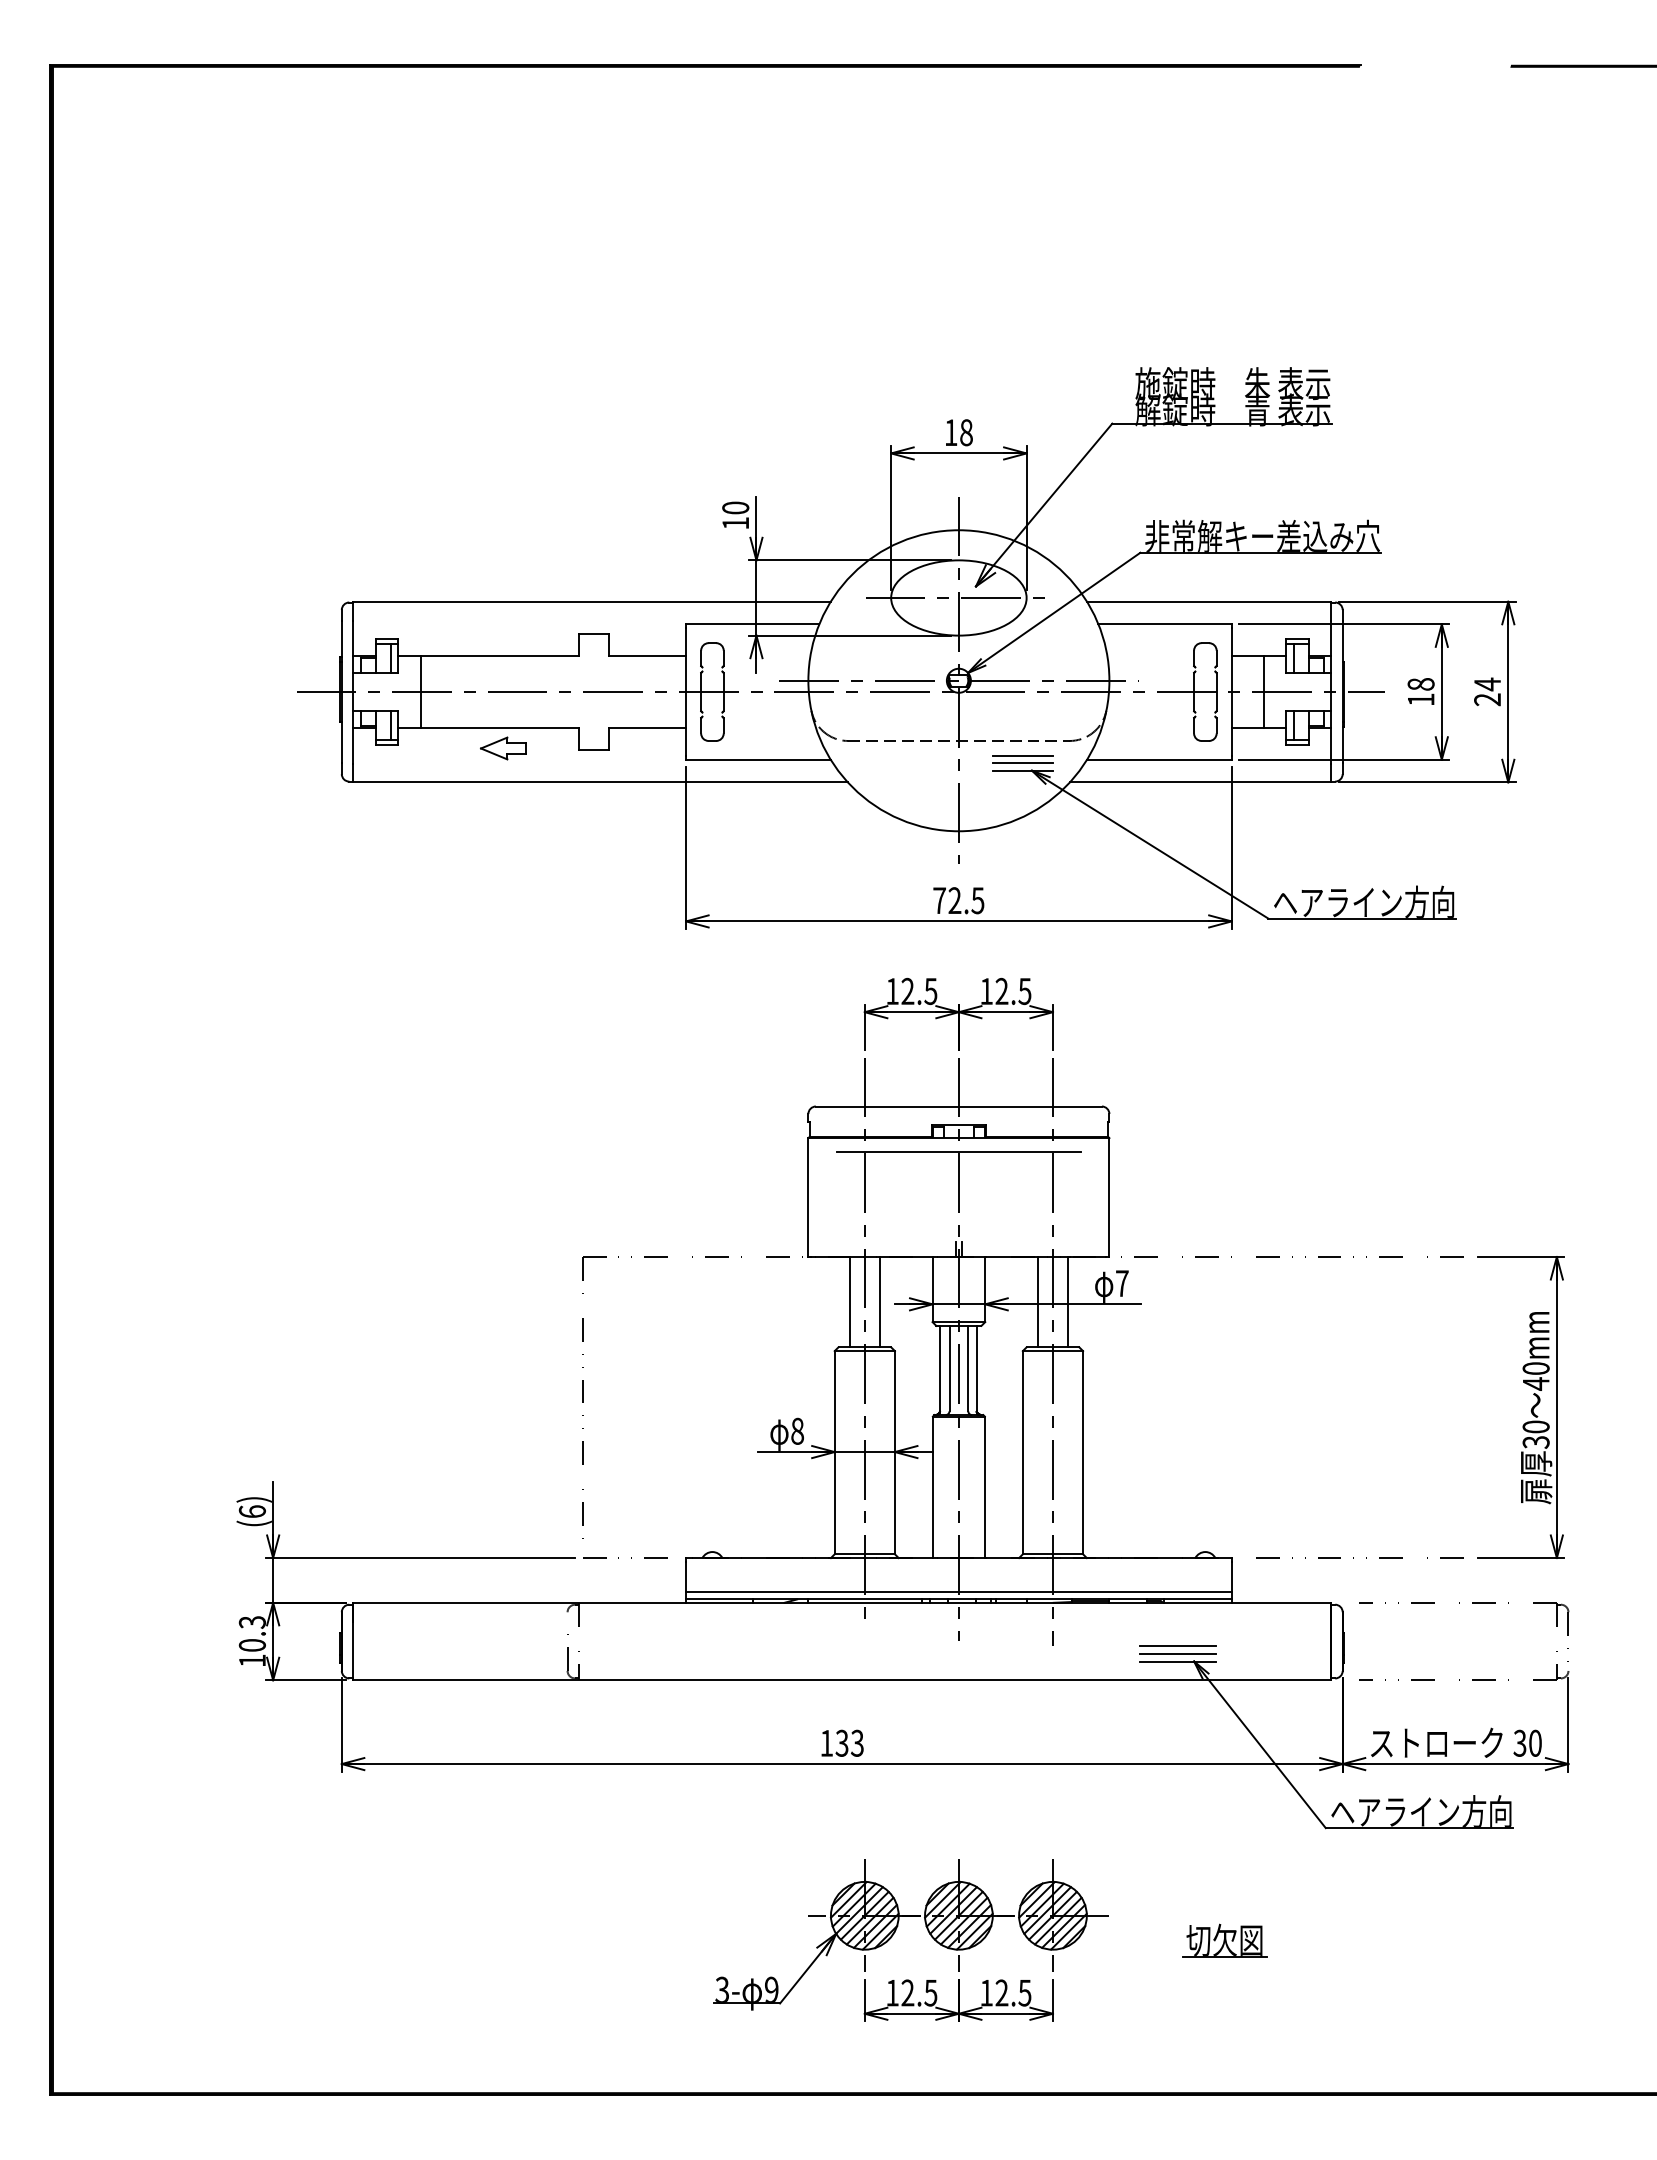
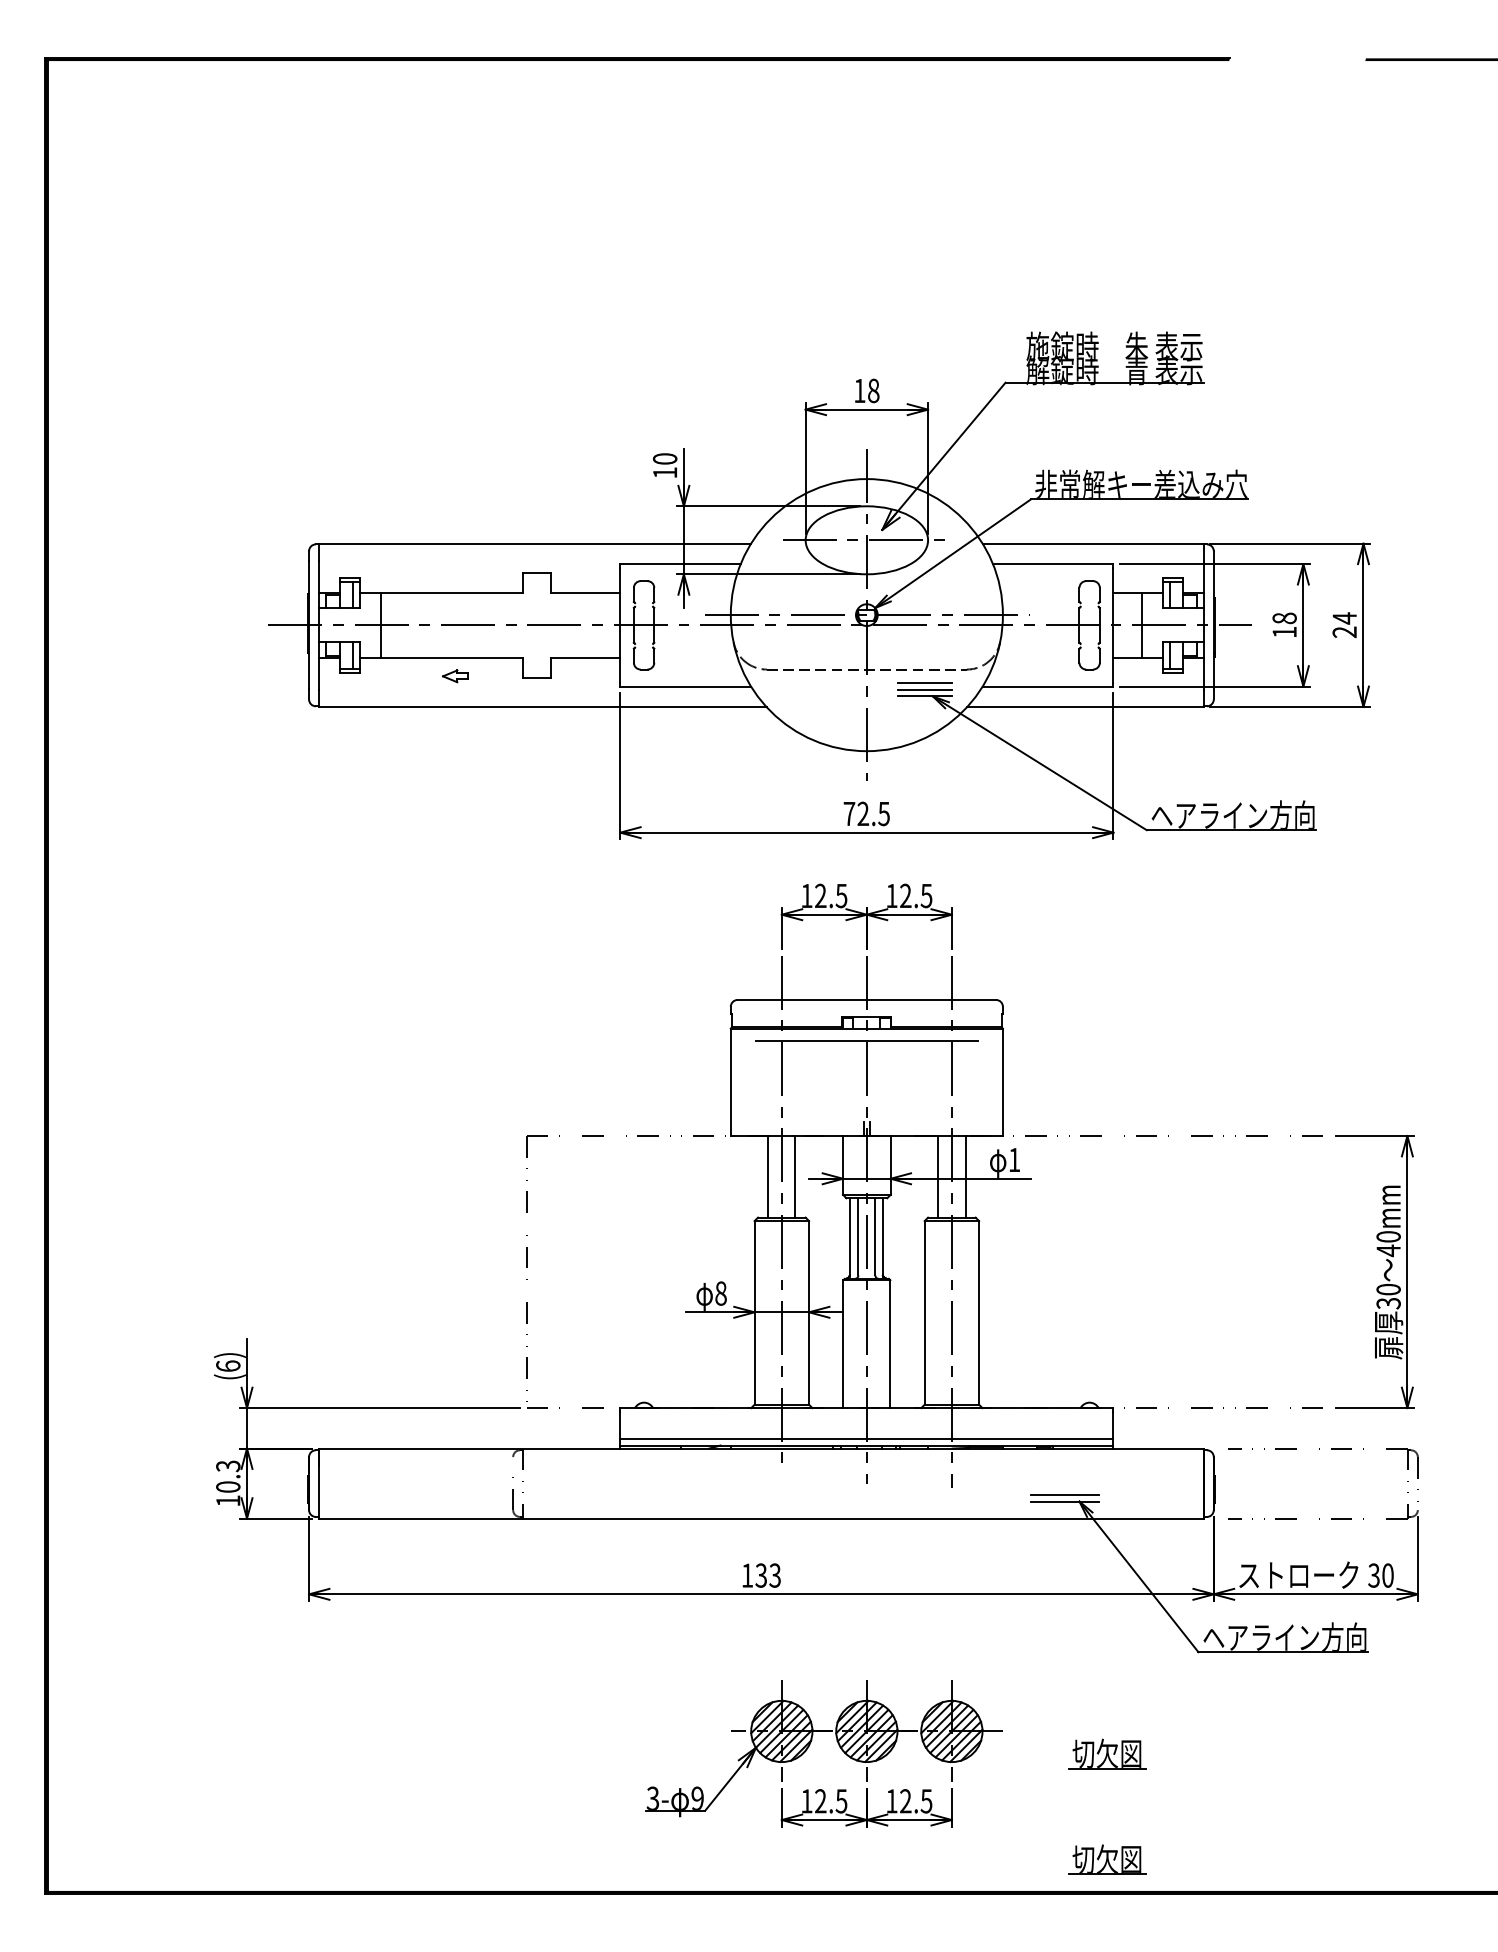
part: (503, 748) -> (455, 676), size x0.6
text: (1122, 1283) -> (1014, 1159), 7 -> 1
line: (1177, 1646) -> (1064, 1488), removed
part: (1224, 2057) -> (1106, 1859), added

